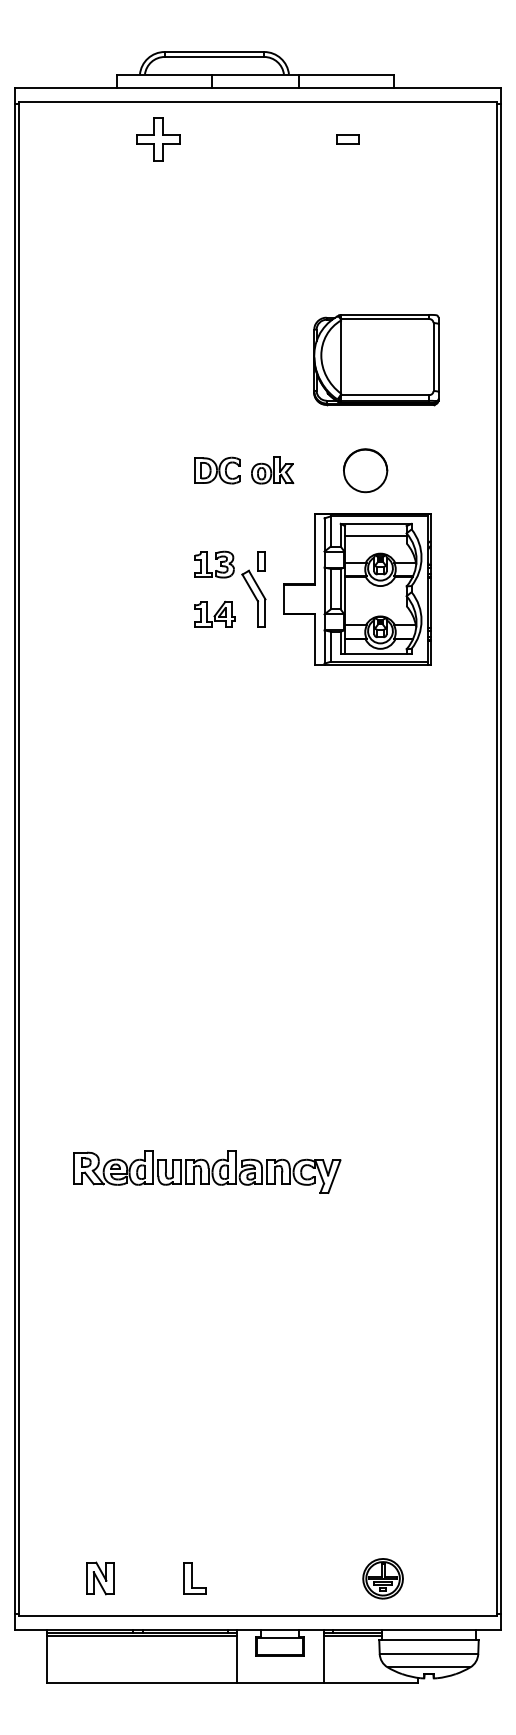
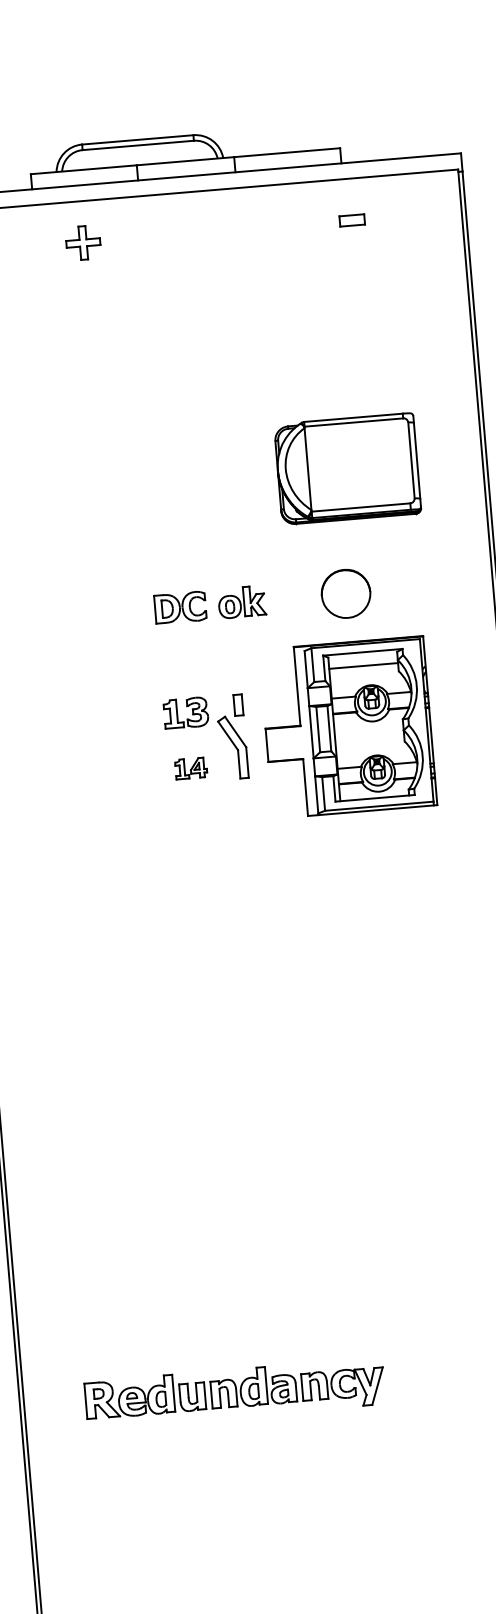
part: (158, 139) -> (83, 242), size x0.7
part: (347, 139) -> (351, 220), moved
part: (214, 613) -> (190, 767), size x0.7

